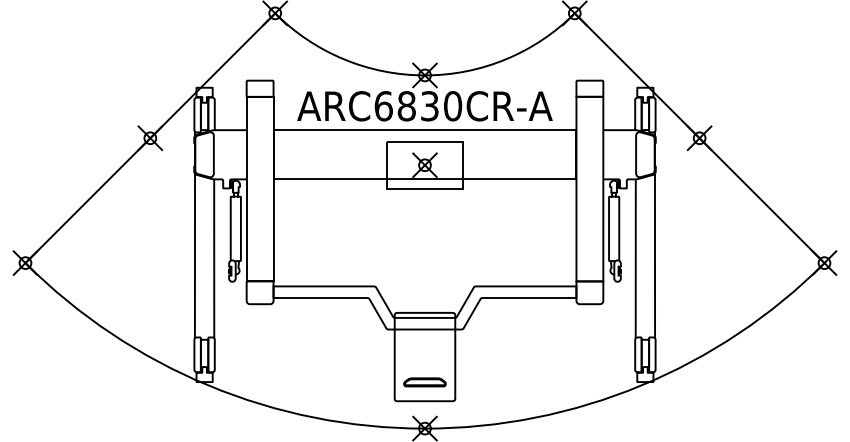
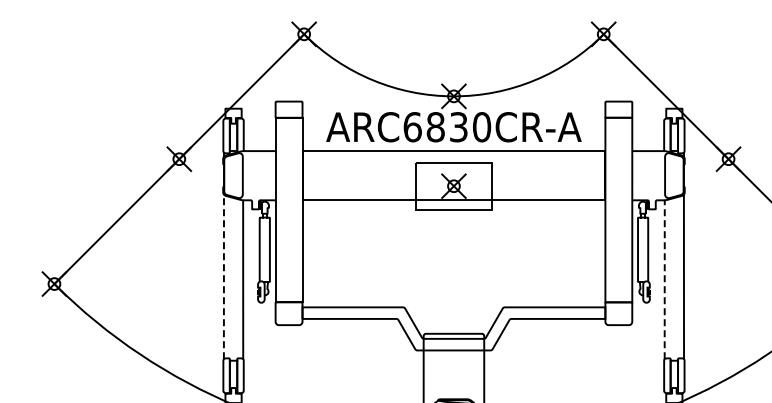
line: (194, 255) -> (223, 276), solid -> dashed
line: (635, 258) -> (664, 279), solid -> dashed

